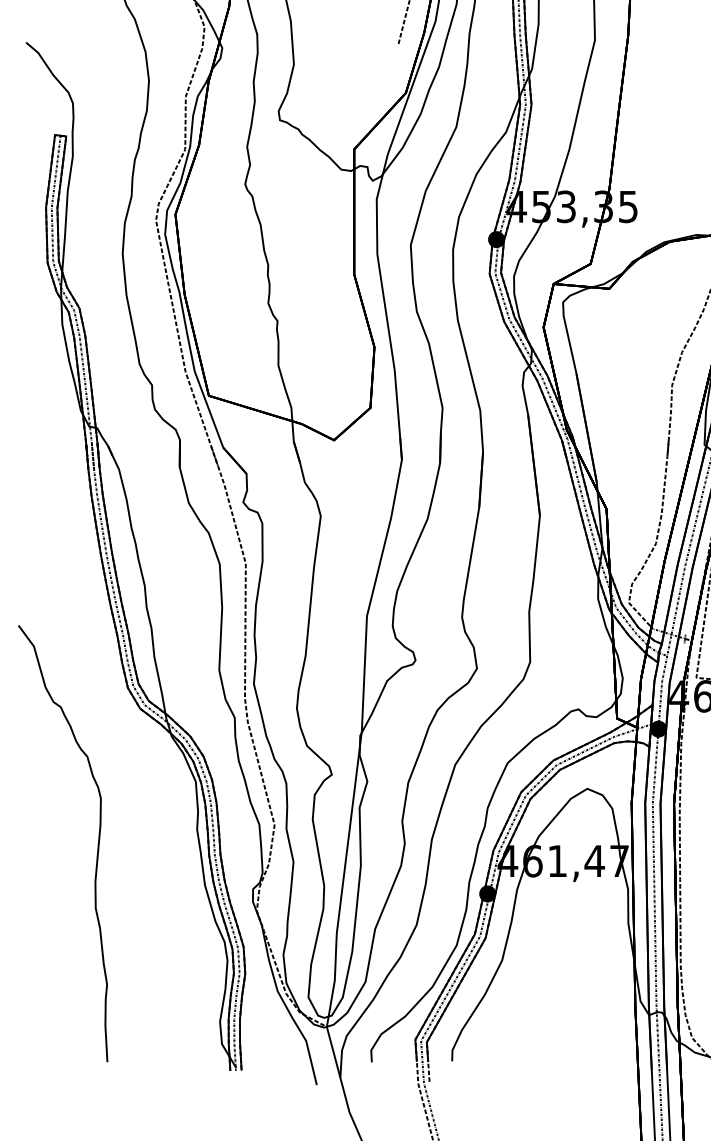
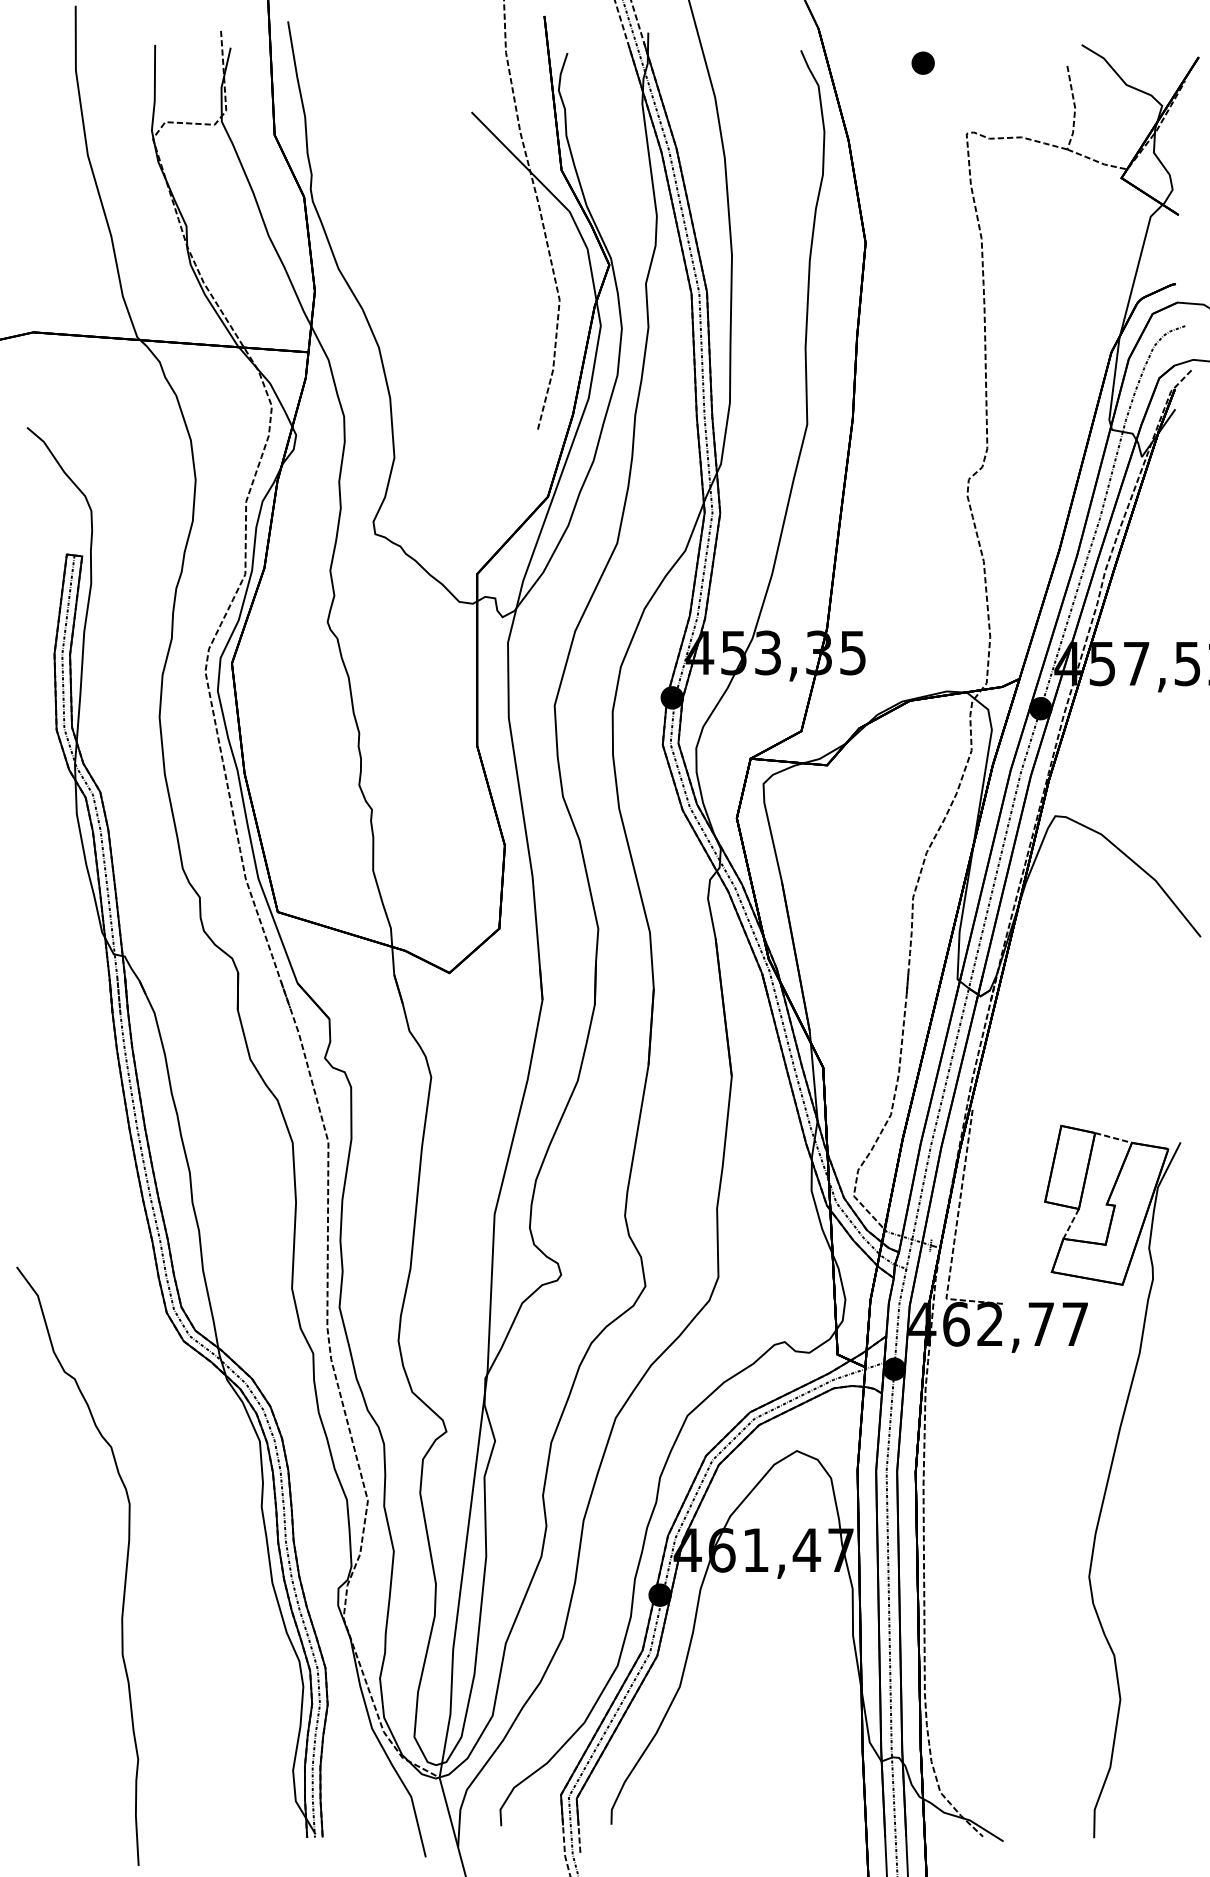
curve: (97, 844) -> (125, 1567), moved

